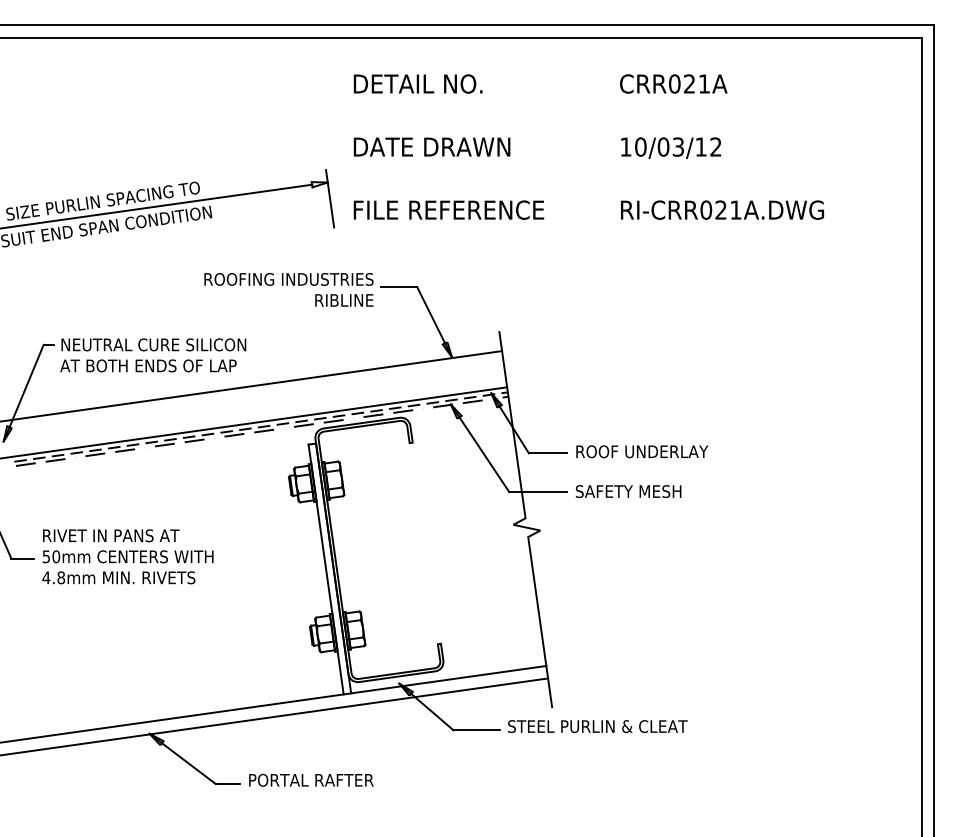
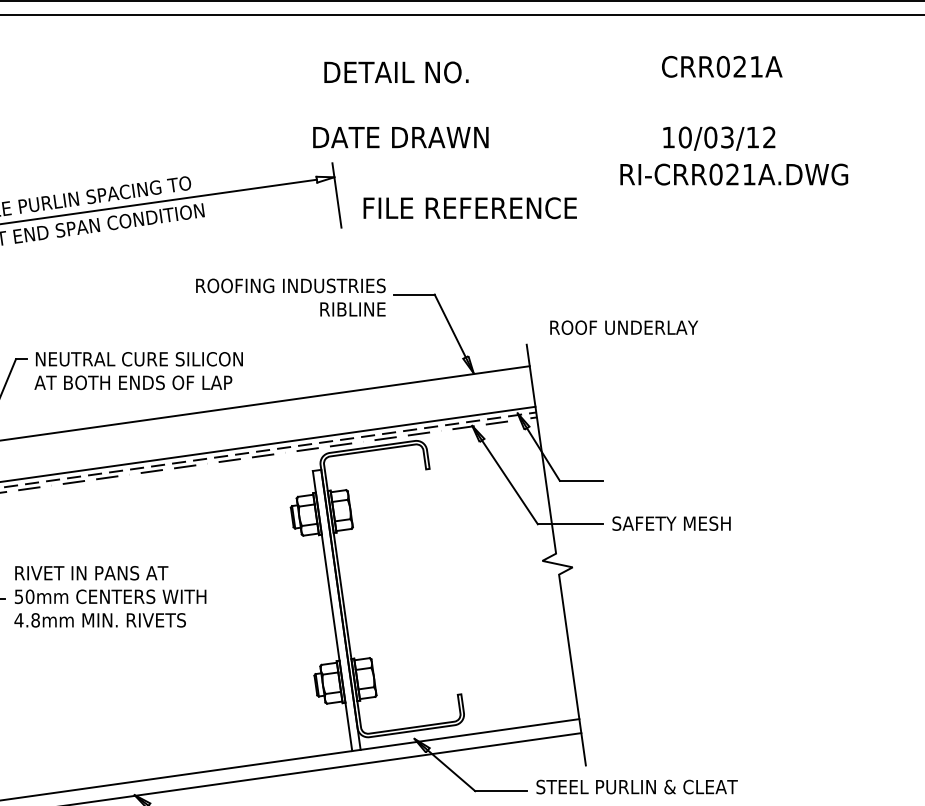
text: (417, 83) -> (395, 71), moved
text: (431, 146) -> (400, 136), moved
text: (722, 209) -> (734, 173), moved
text: (642, 451) -> (624, 327), moved

